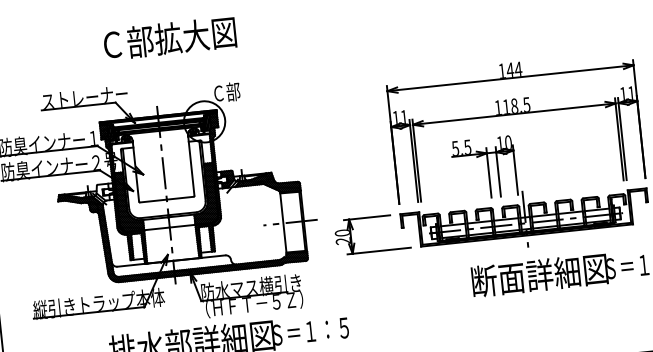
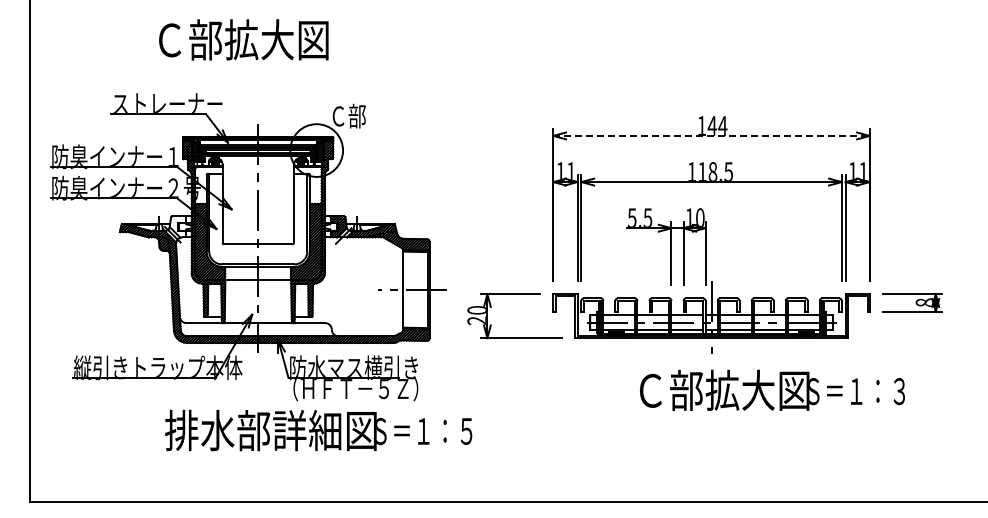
text: (169, 38) -> (243, 39), moved
line: (511, 77) -> (712, 135), solid -> dashed
text: (525, 276) -> (704, 390), 断面詳細図 -> Ｃ部拡大図

